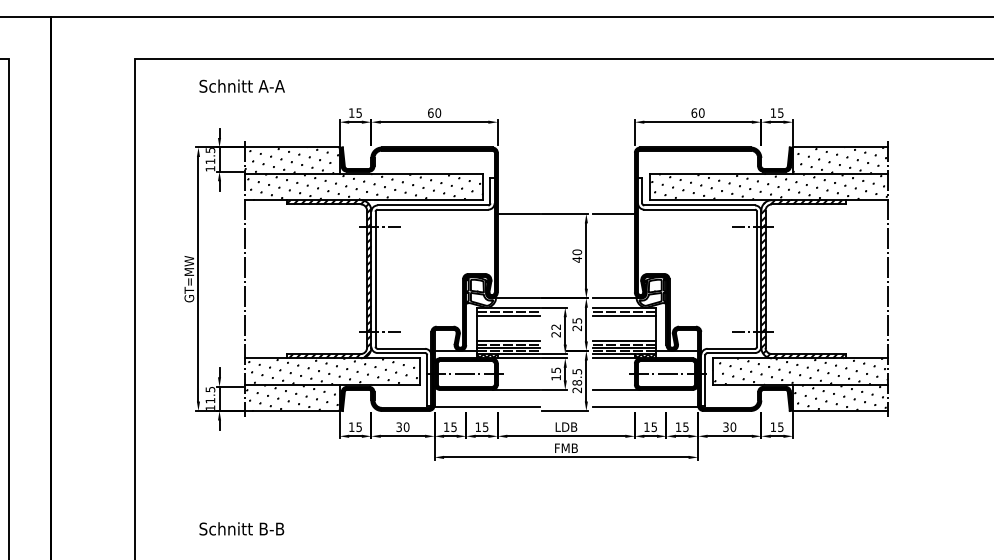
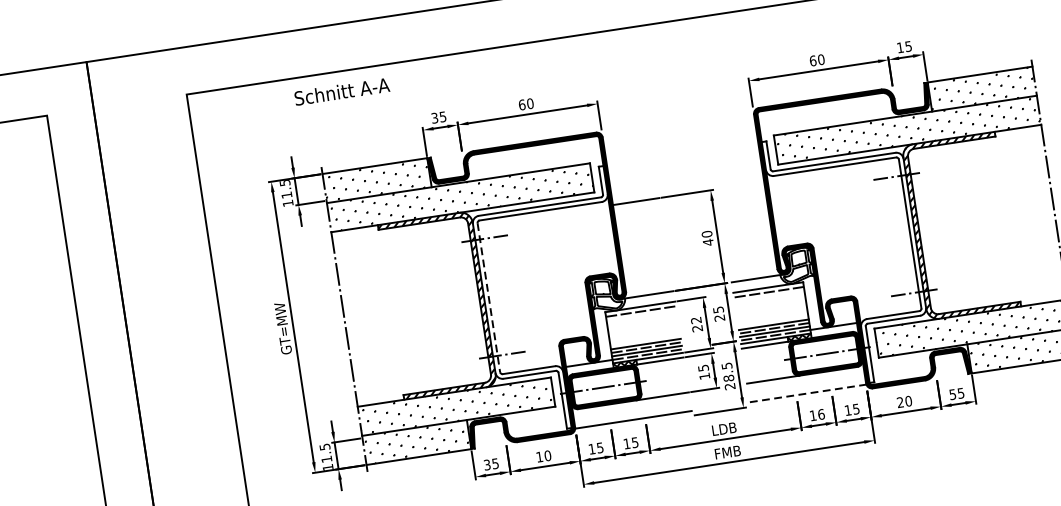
text: (241, 85) -> (341, 91), moved
text: (351, 112) -> (434, 117), 15 -> 35
line: (613, 213) -> (740, 185), removed
line: (375, 279) -> (488, 297), solid -> dashed
line: (507, 316) -> (640, 316), removed
line: (623, 316) -> (768, 297), removed
line: (645, 406) -> (808, 393), solid -> dashed
text: (351, 427) -> (487, 465), 15 -> 35
text: (398, 427) -> (538, 457), 30 -> 10
text: (654, 427) -> (821, 414), 15 -> 16
text: (725, 427) -> (900, 402), 30 -> 20
text: (772, 427) -> (951, 395), 15 -> 55

